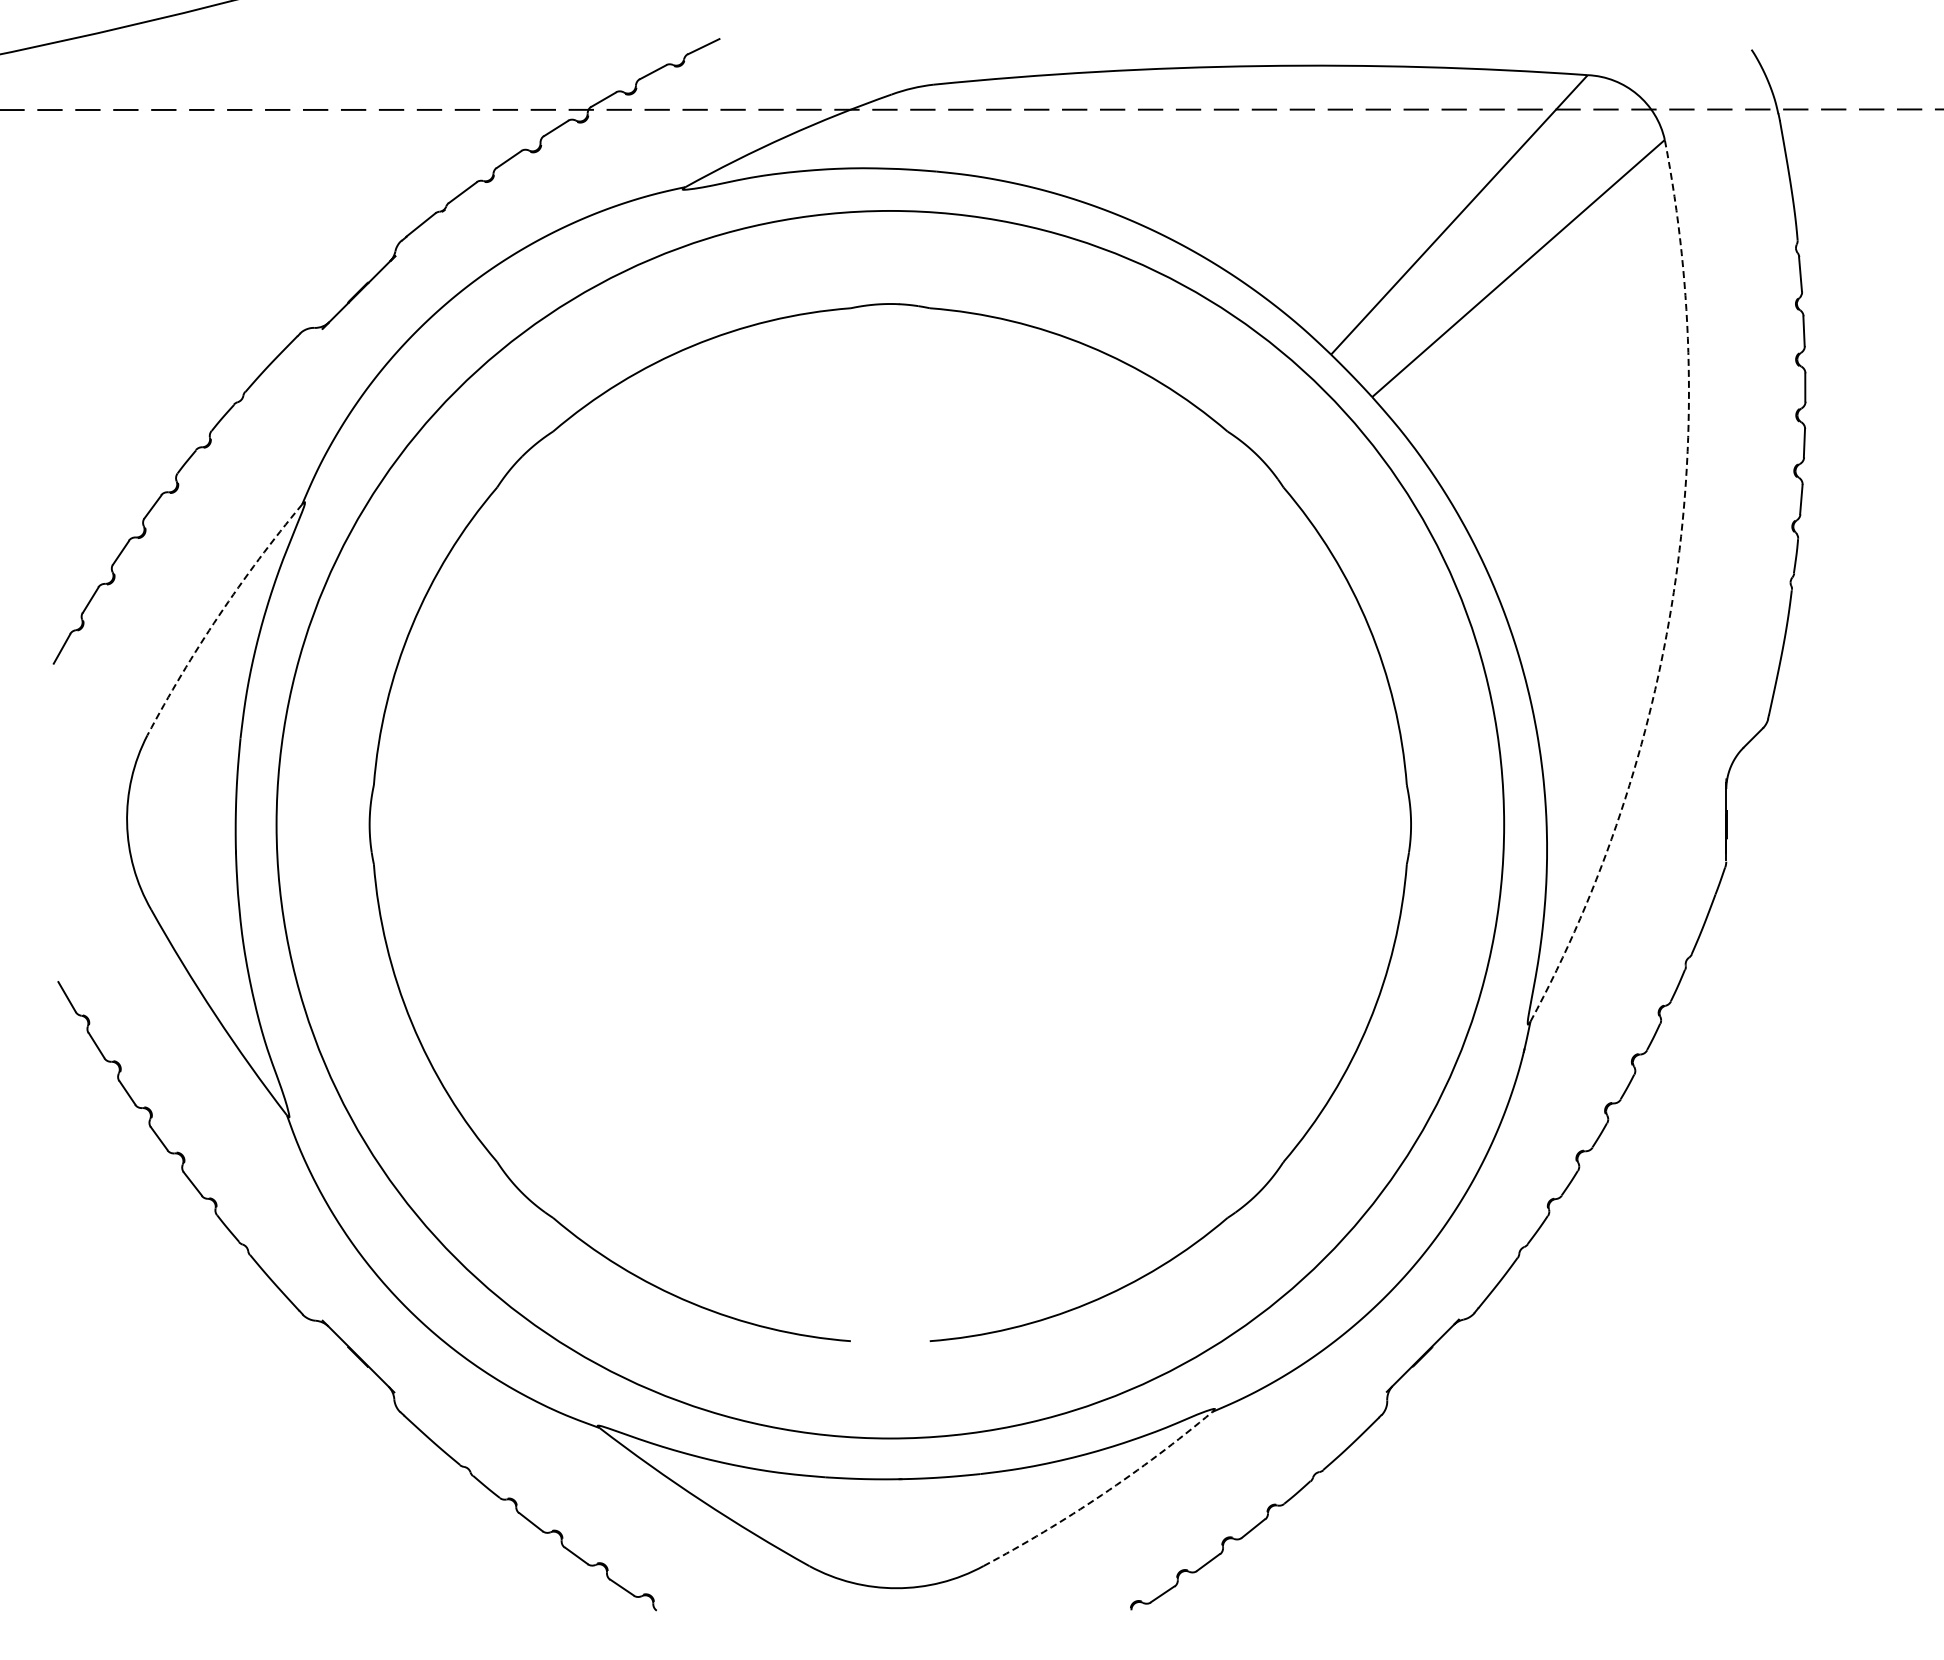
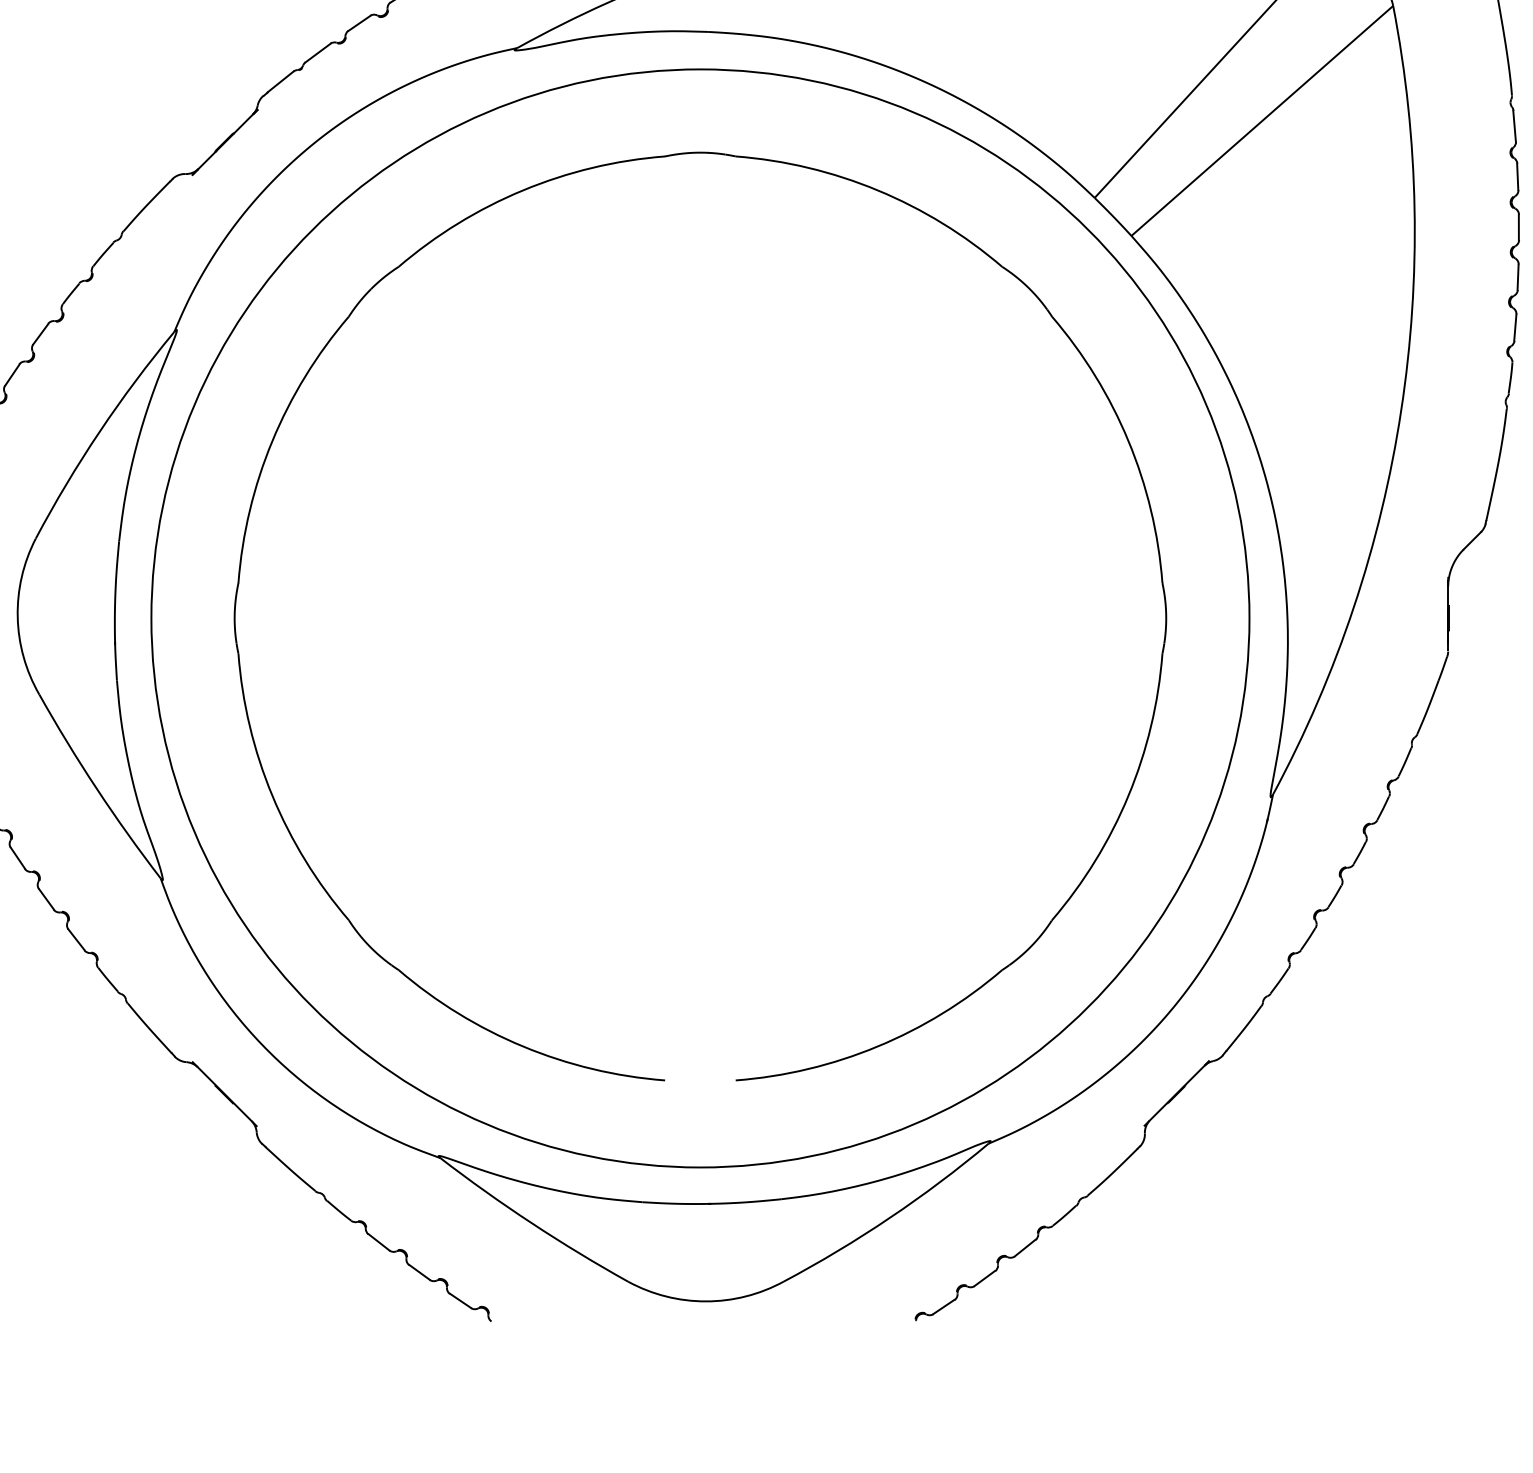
arc: (1673, 592) -> (1400, 410), dashed -> solid
arc: (218, 615) -> (99, 431), dashed -> solid
arc: (1102, 1494) -> (890, 1217), dashed -> solid

